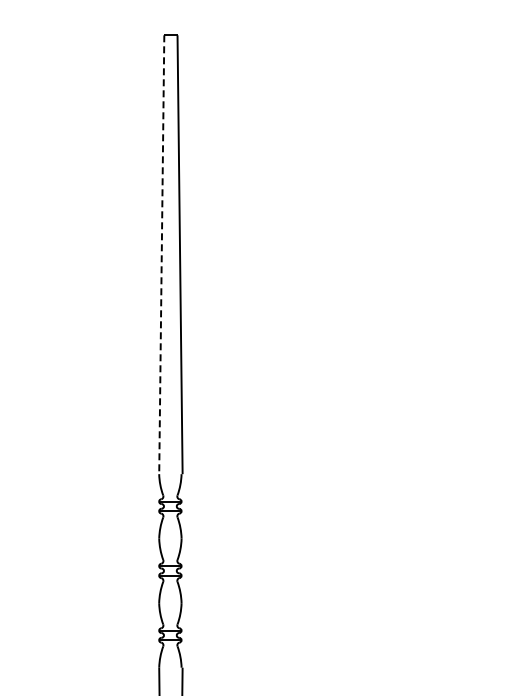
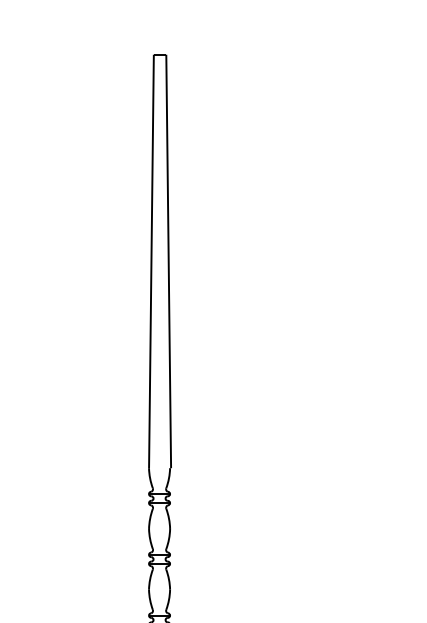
line: (161, 255) -> (151, 262), dashed -> solid

